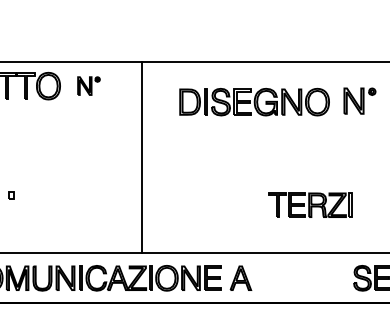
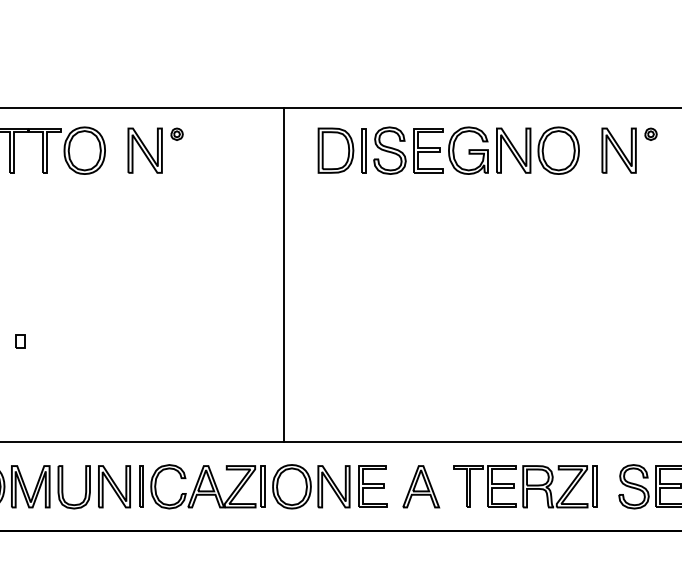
part: (88, 85) -> (154, 149), size x1.43
part: (359, 100) -> (628, 149), moved
part: (254, 101) -> (448, 149), moved
line: (141, 156) -> (284, 273), moved
part: (310, 204) -> (525, 485), moved

